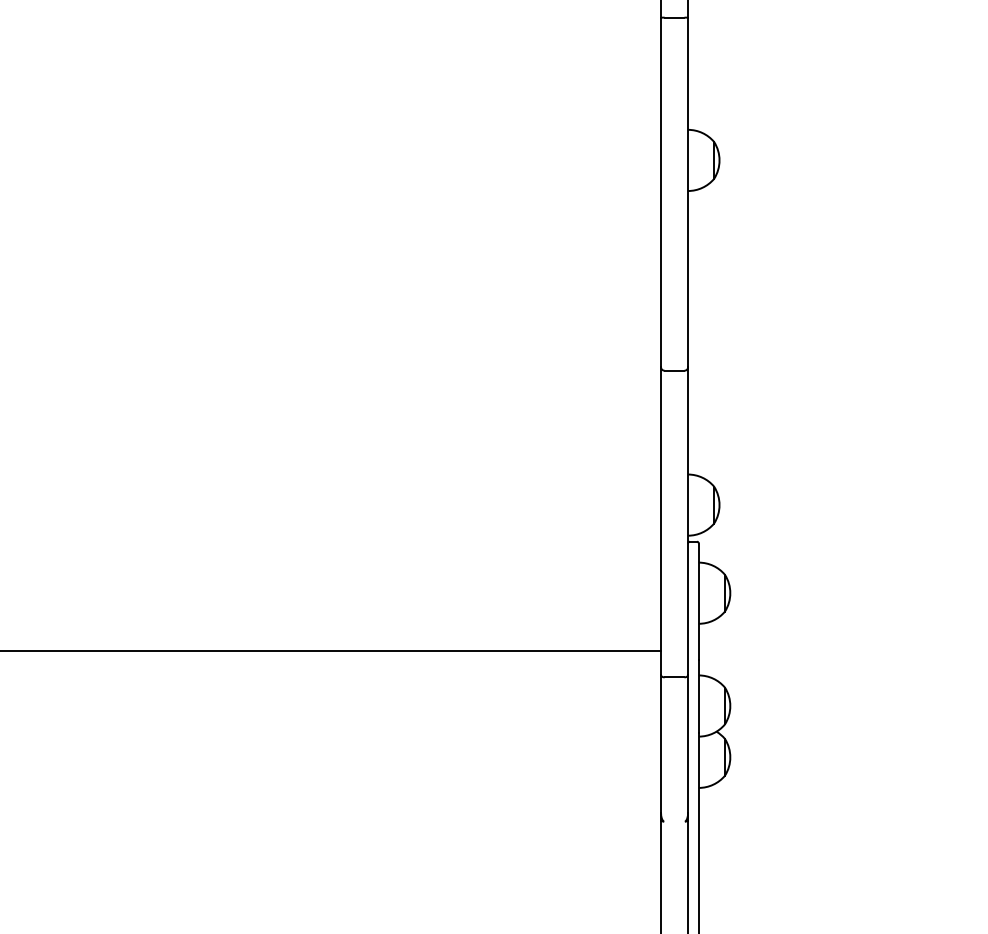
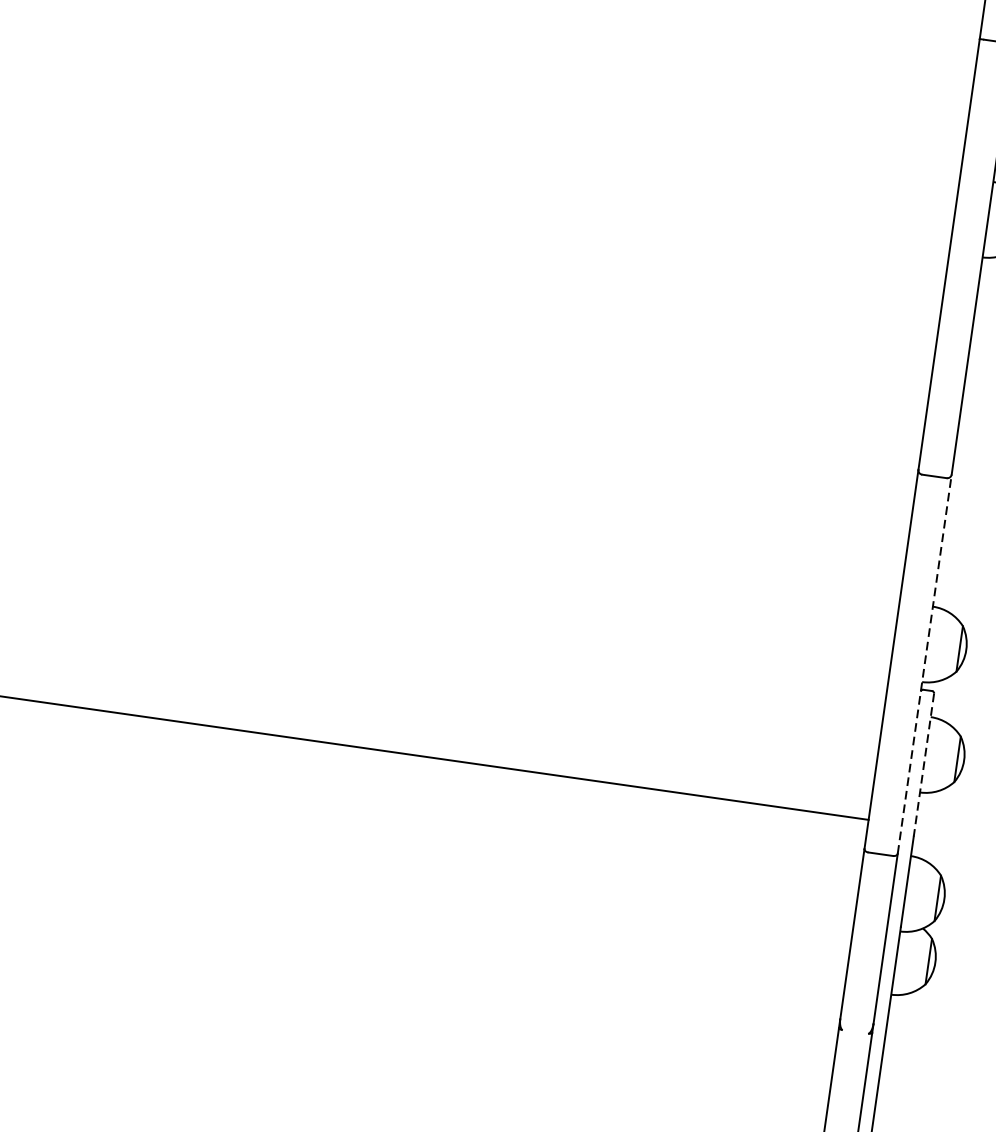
line: (688, 521) -> (925, 664), solid -> dashed
line: (698, 602) -> (923, 766), solid -> dashed

